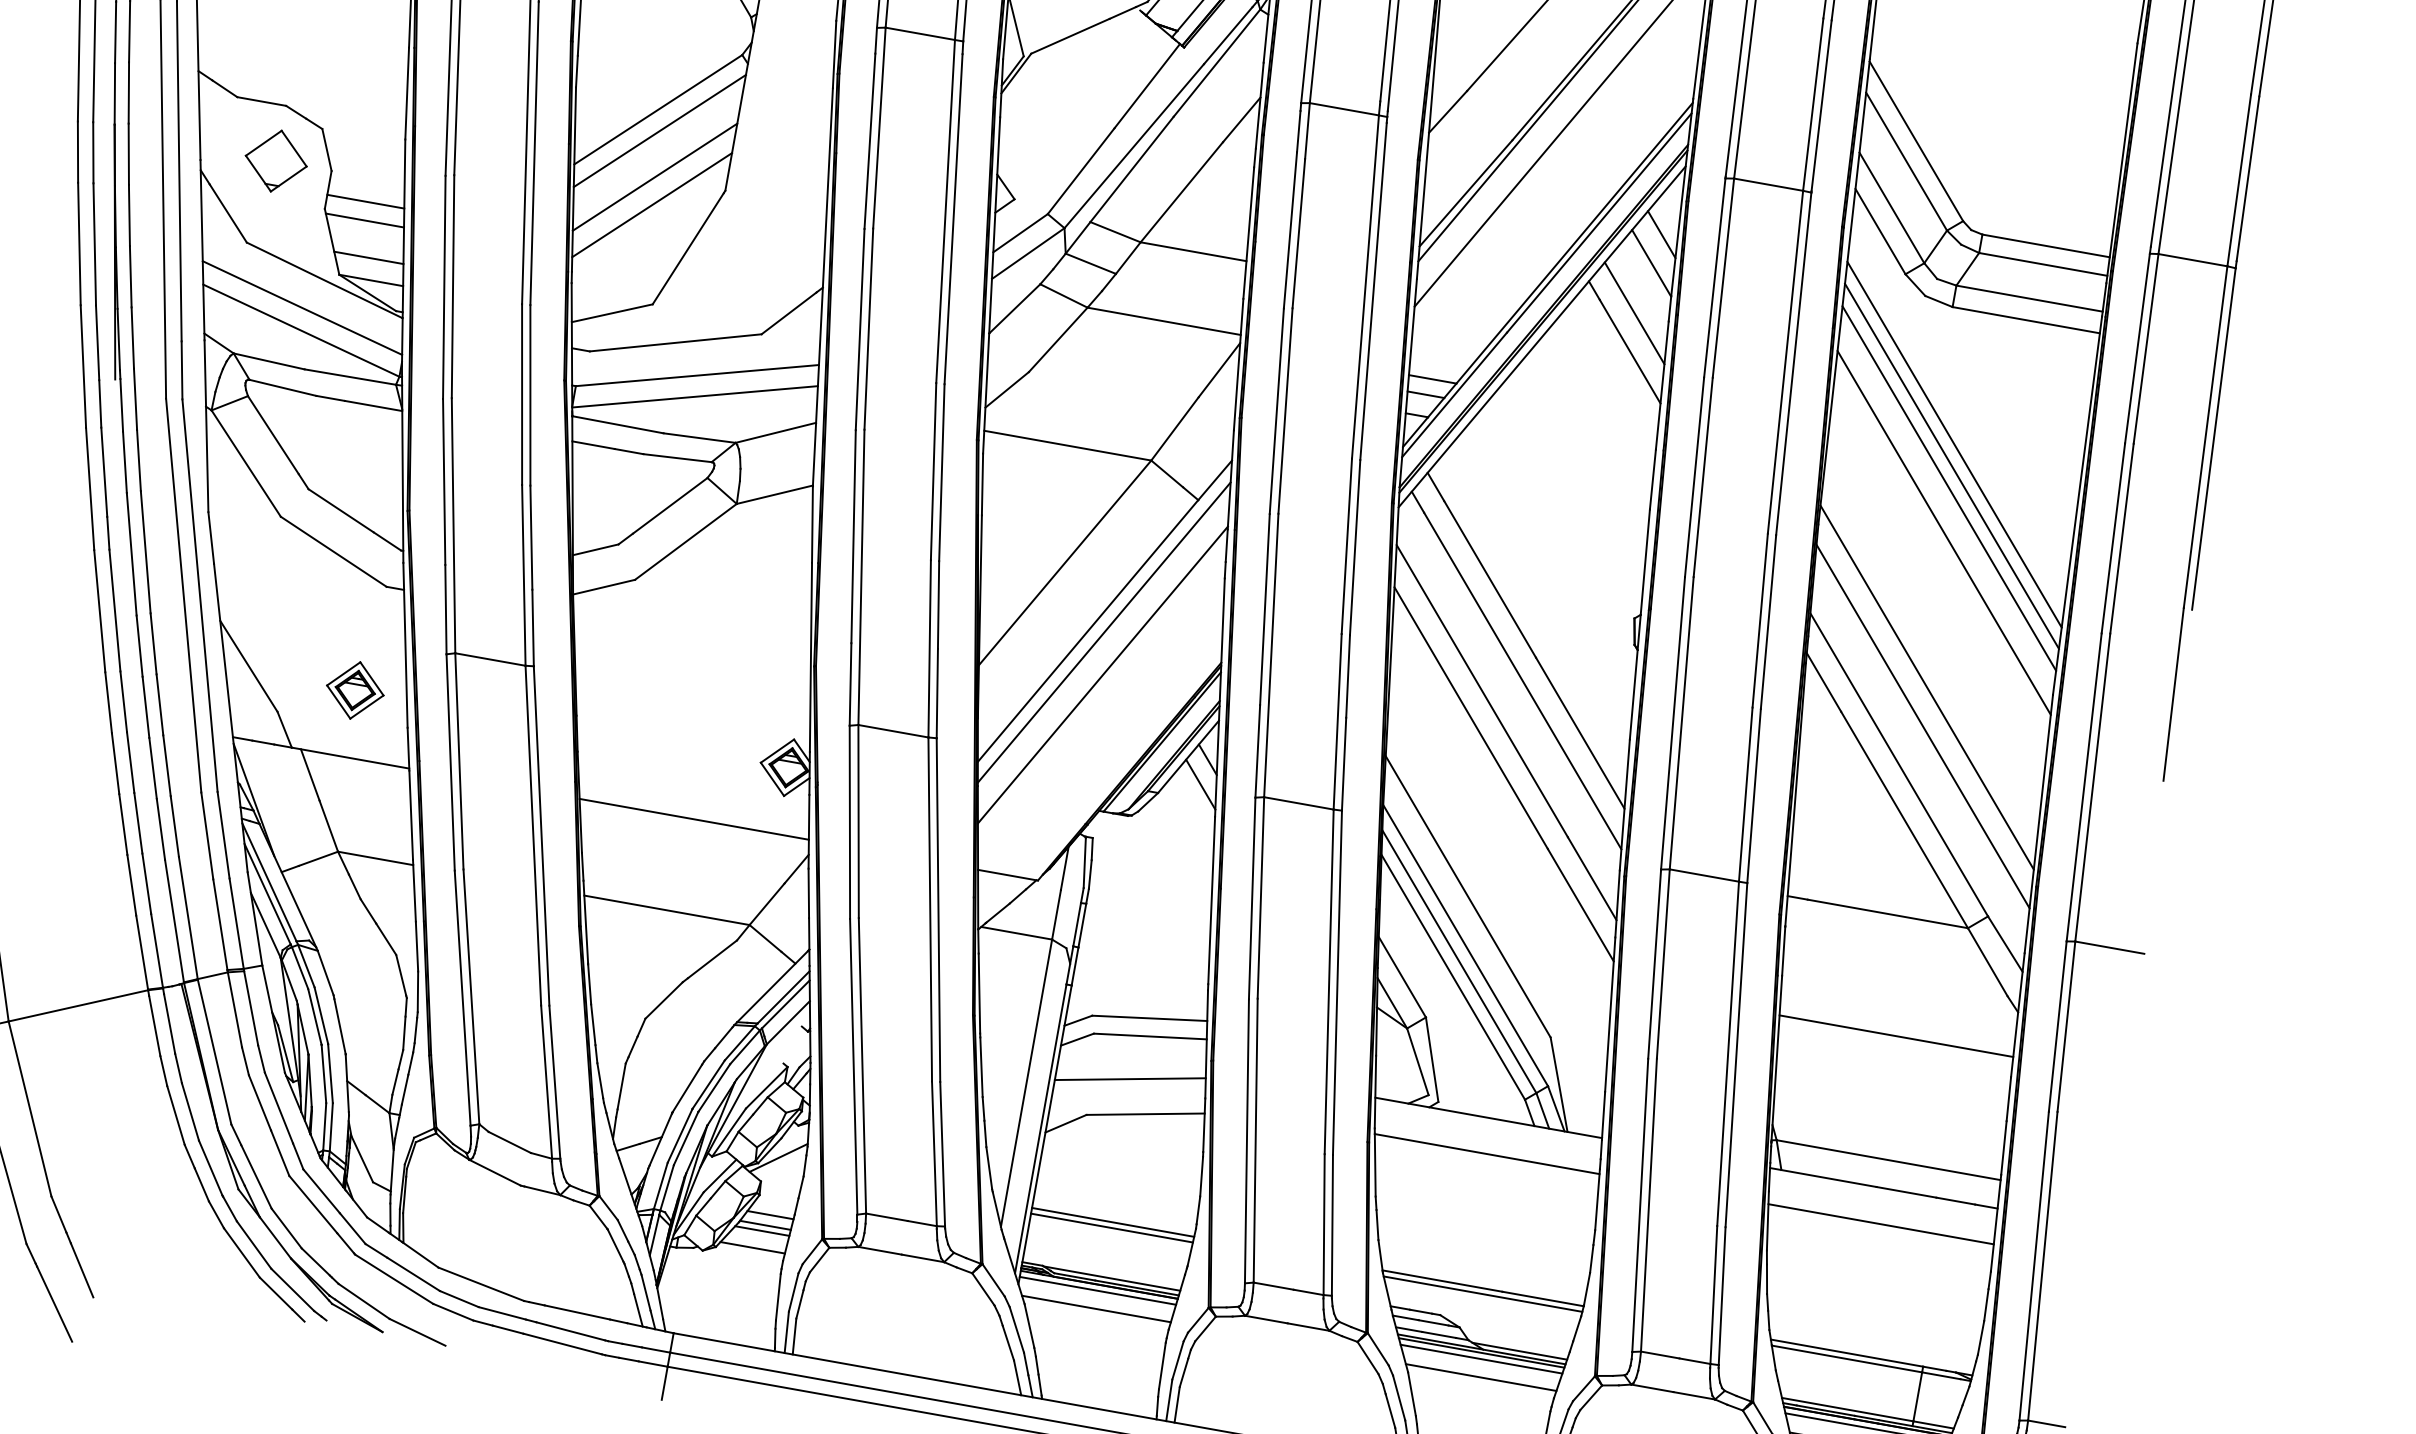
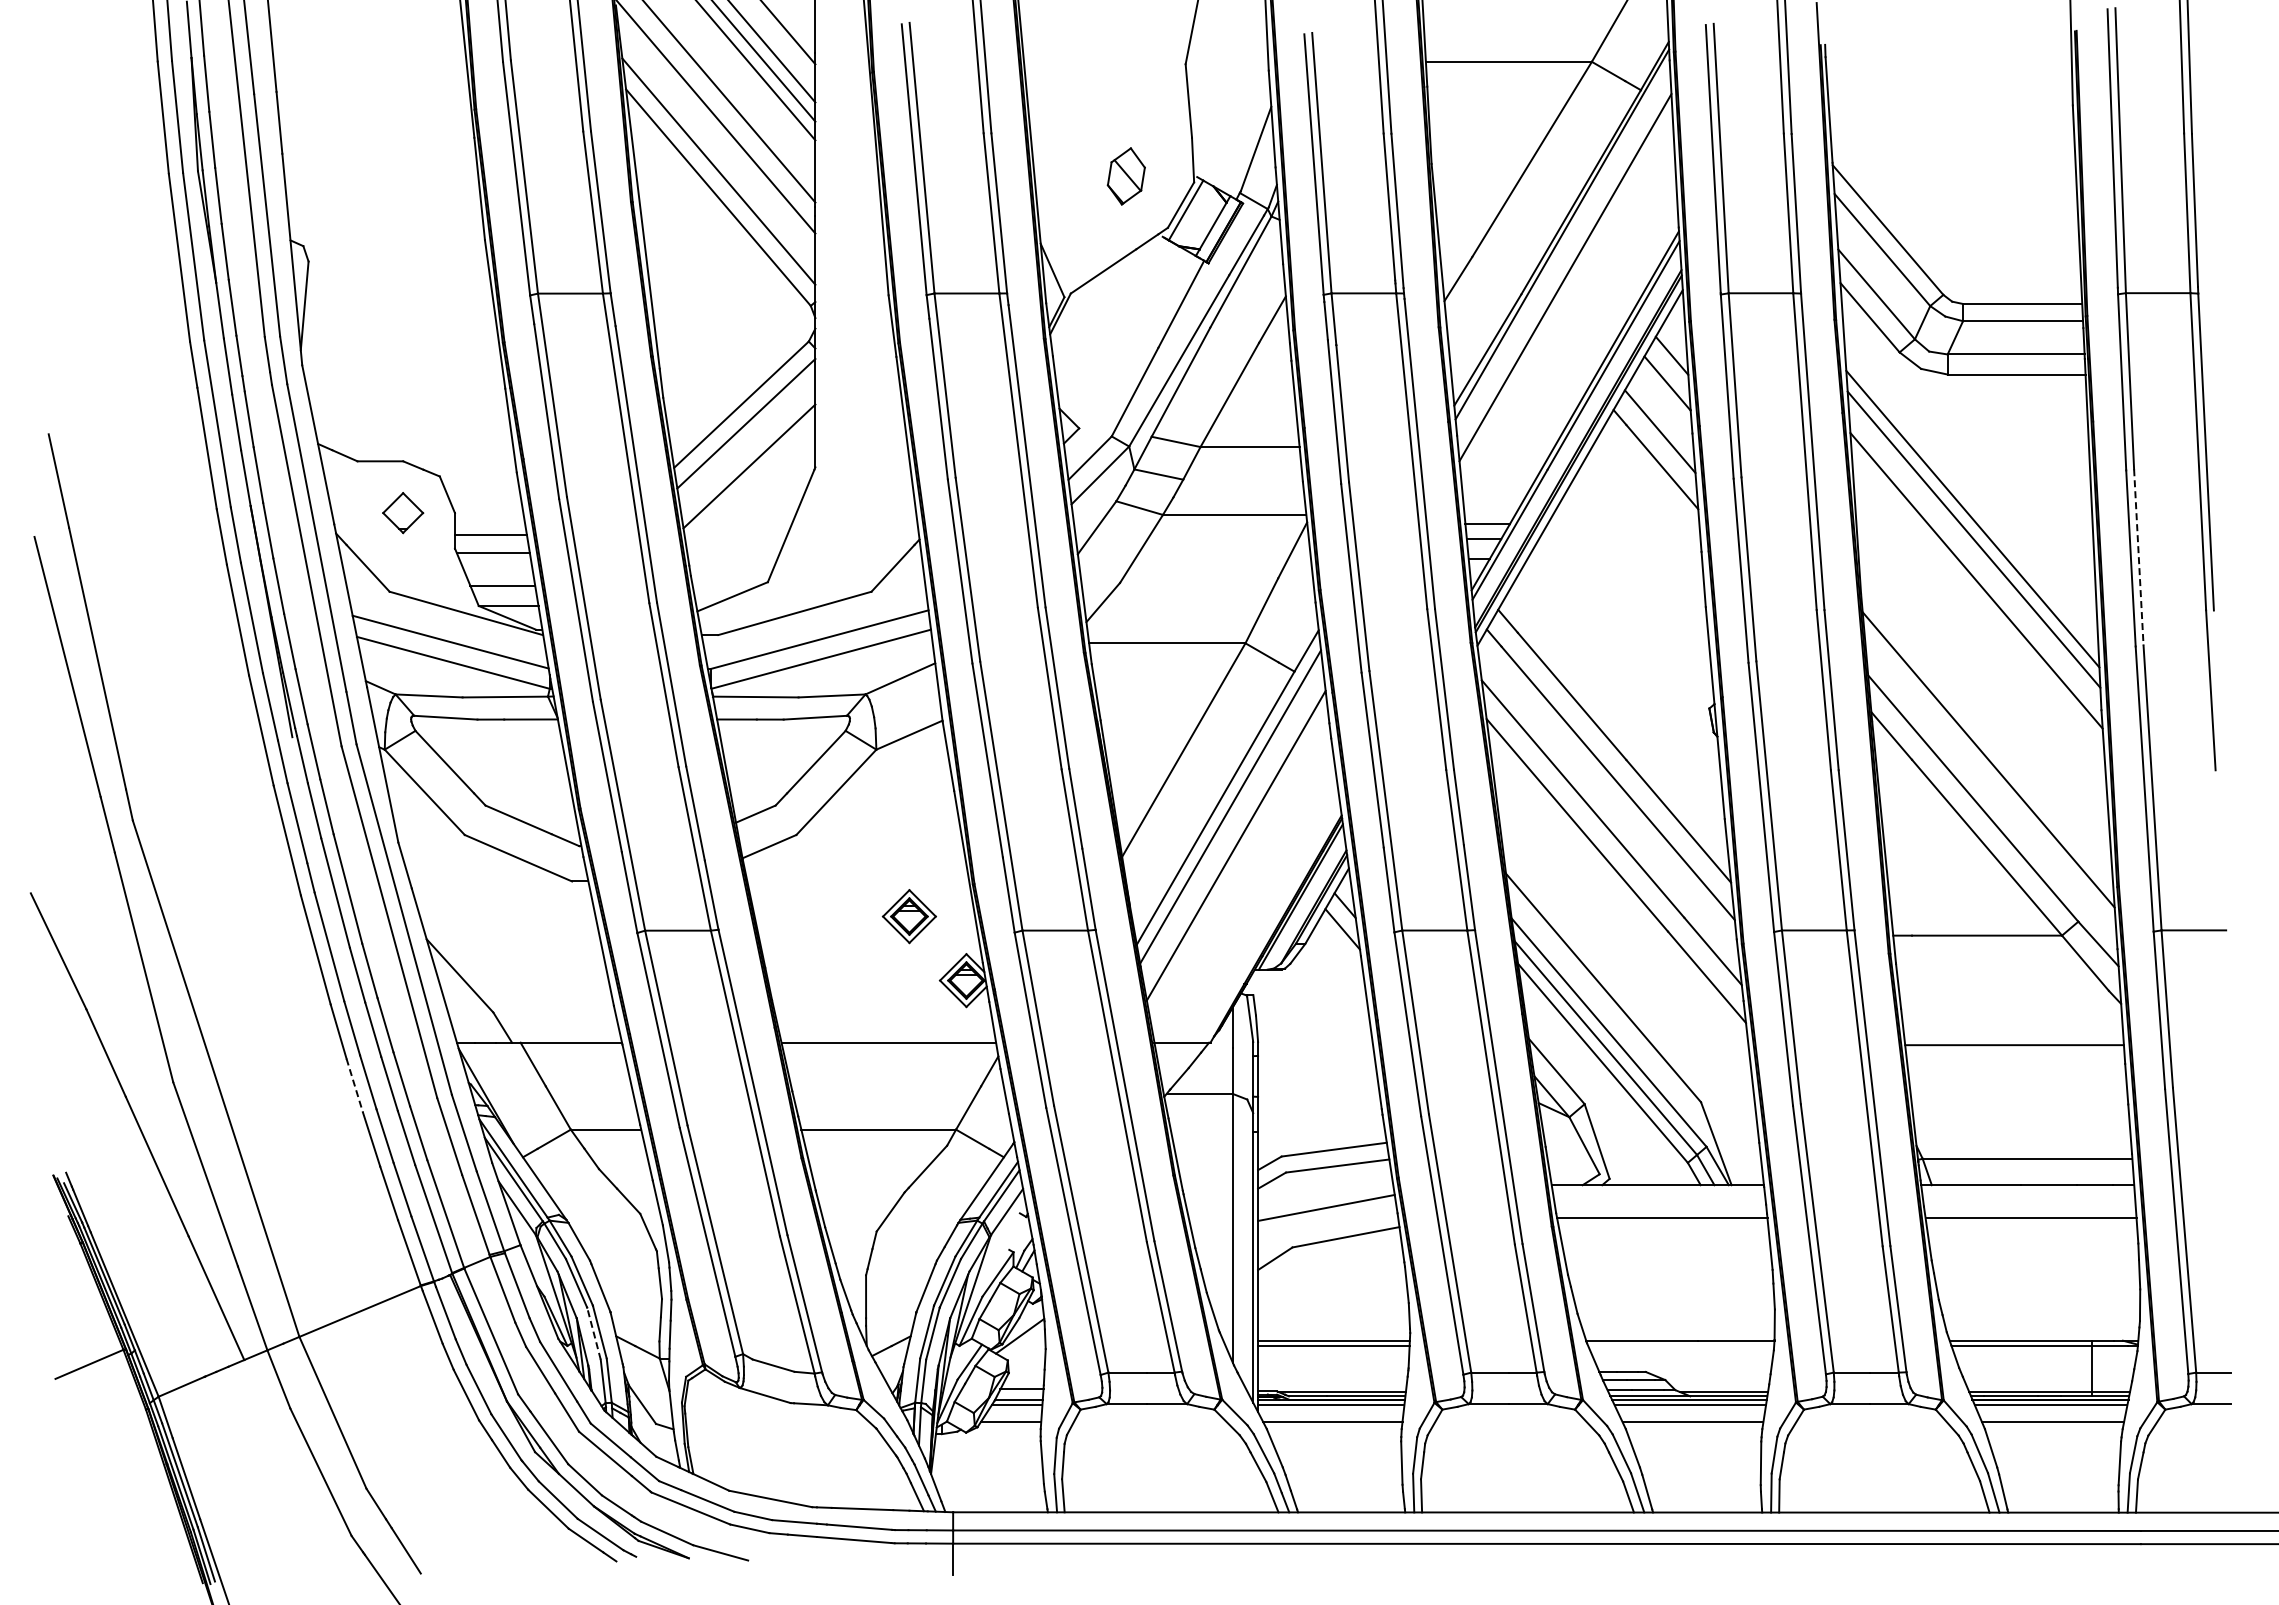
part: (275, 160) -> (402, 512), size x0.7
line: (652, 205) -> (751, 492), removed
line: (1954, 443) -> (1971, 498), removed
line: (2121, 538) -> (2138, 557), solid -> dashed
line: (1926, 687) -> (1985, 723), removed
part: (354, 690) -> (908, 916), moved
line: (115, 764) -> (354, 1086), solid -> dashed
line: (323, 1073) -> (593, 1333), solid -> dashed
line: (1483, 1294) -> (1681, 1346), removed

